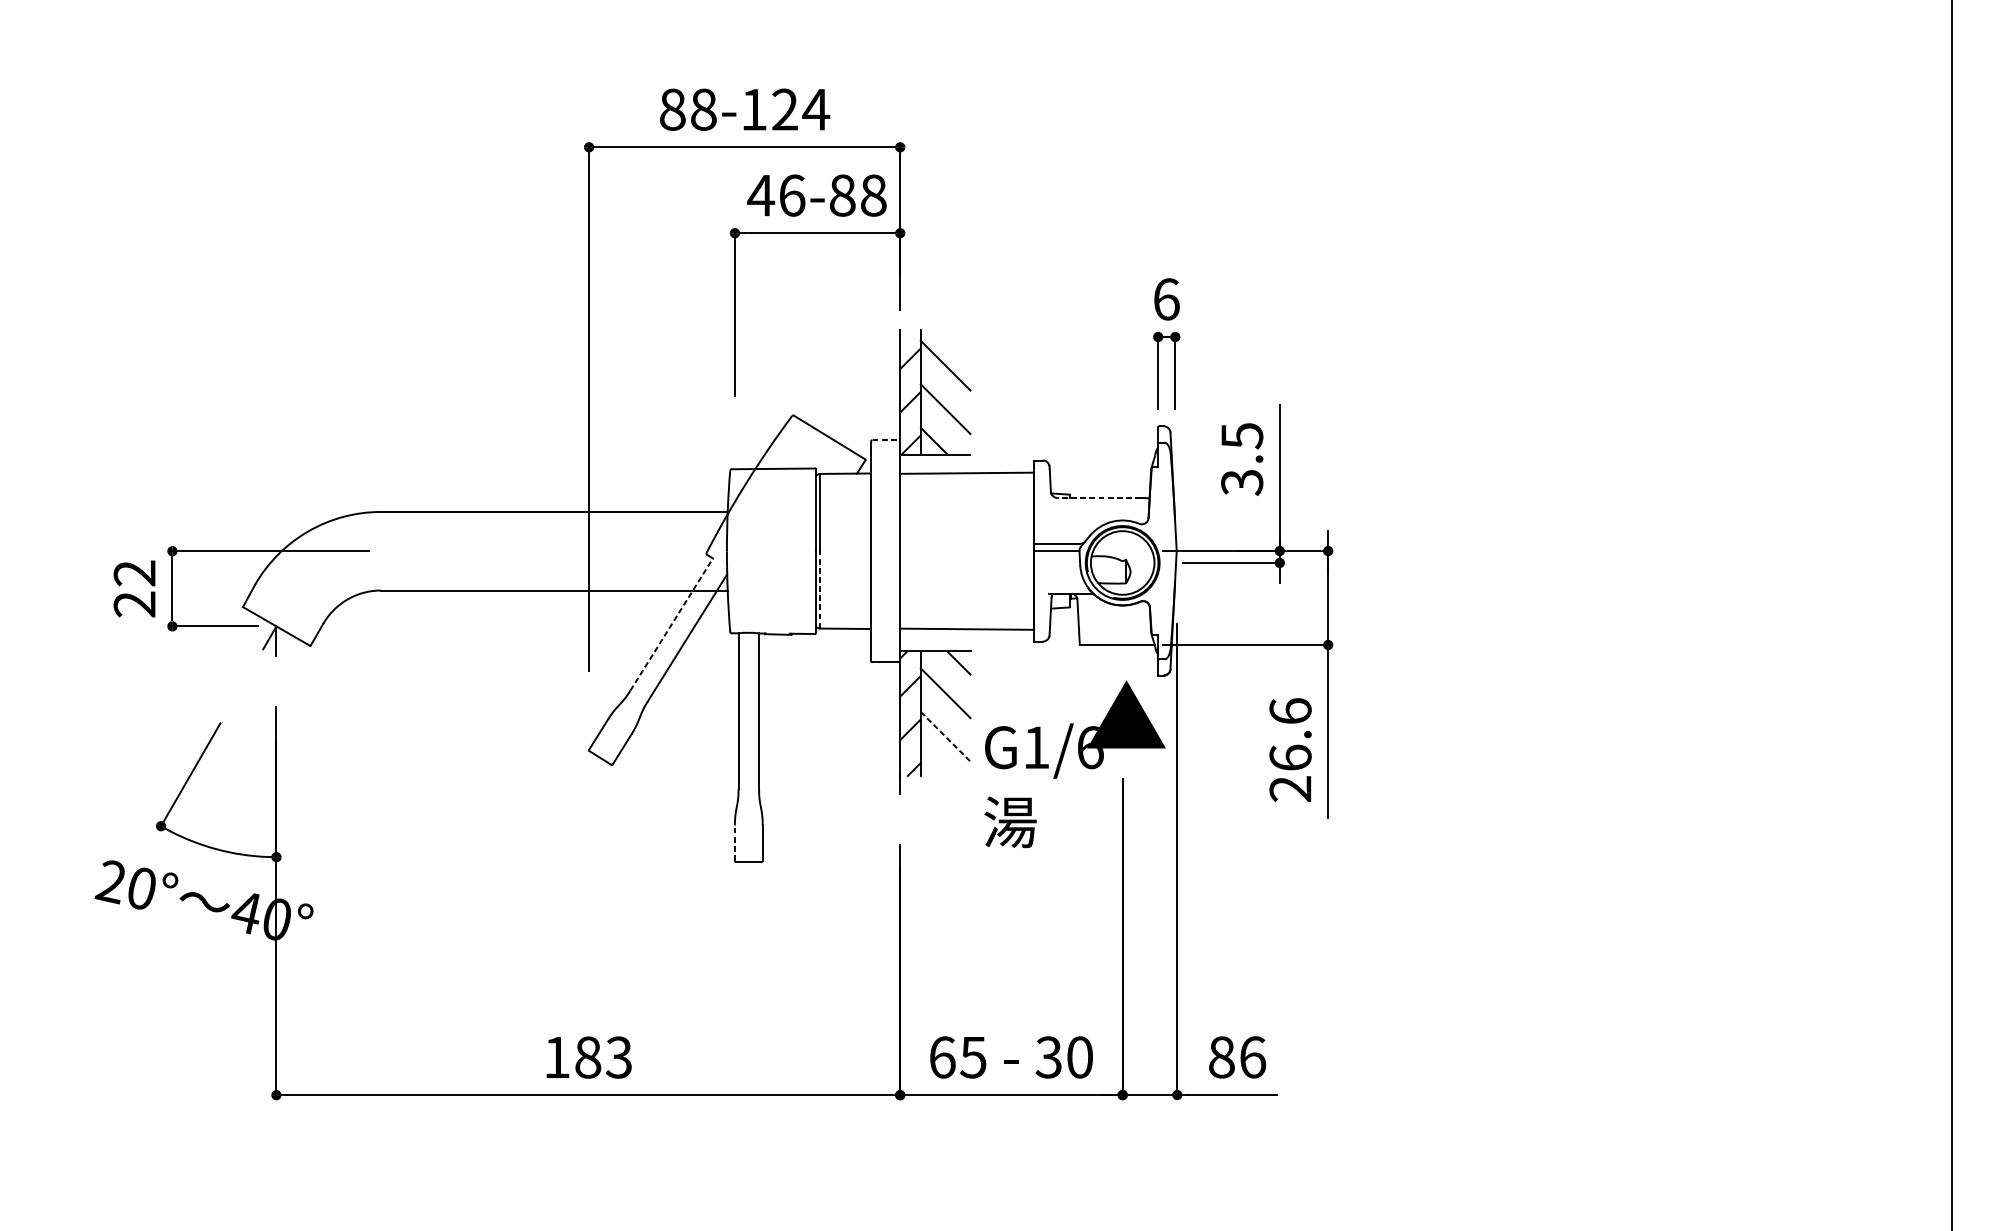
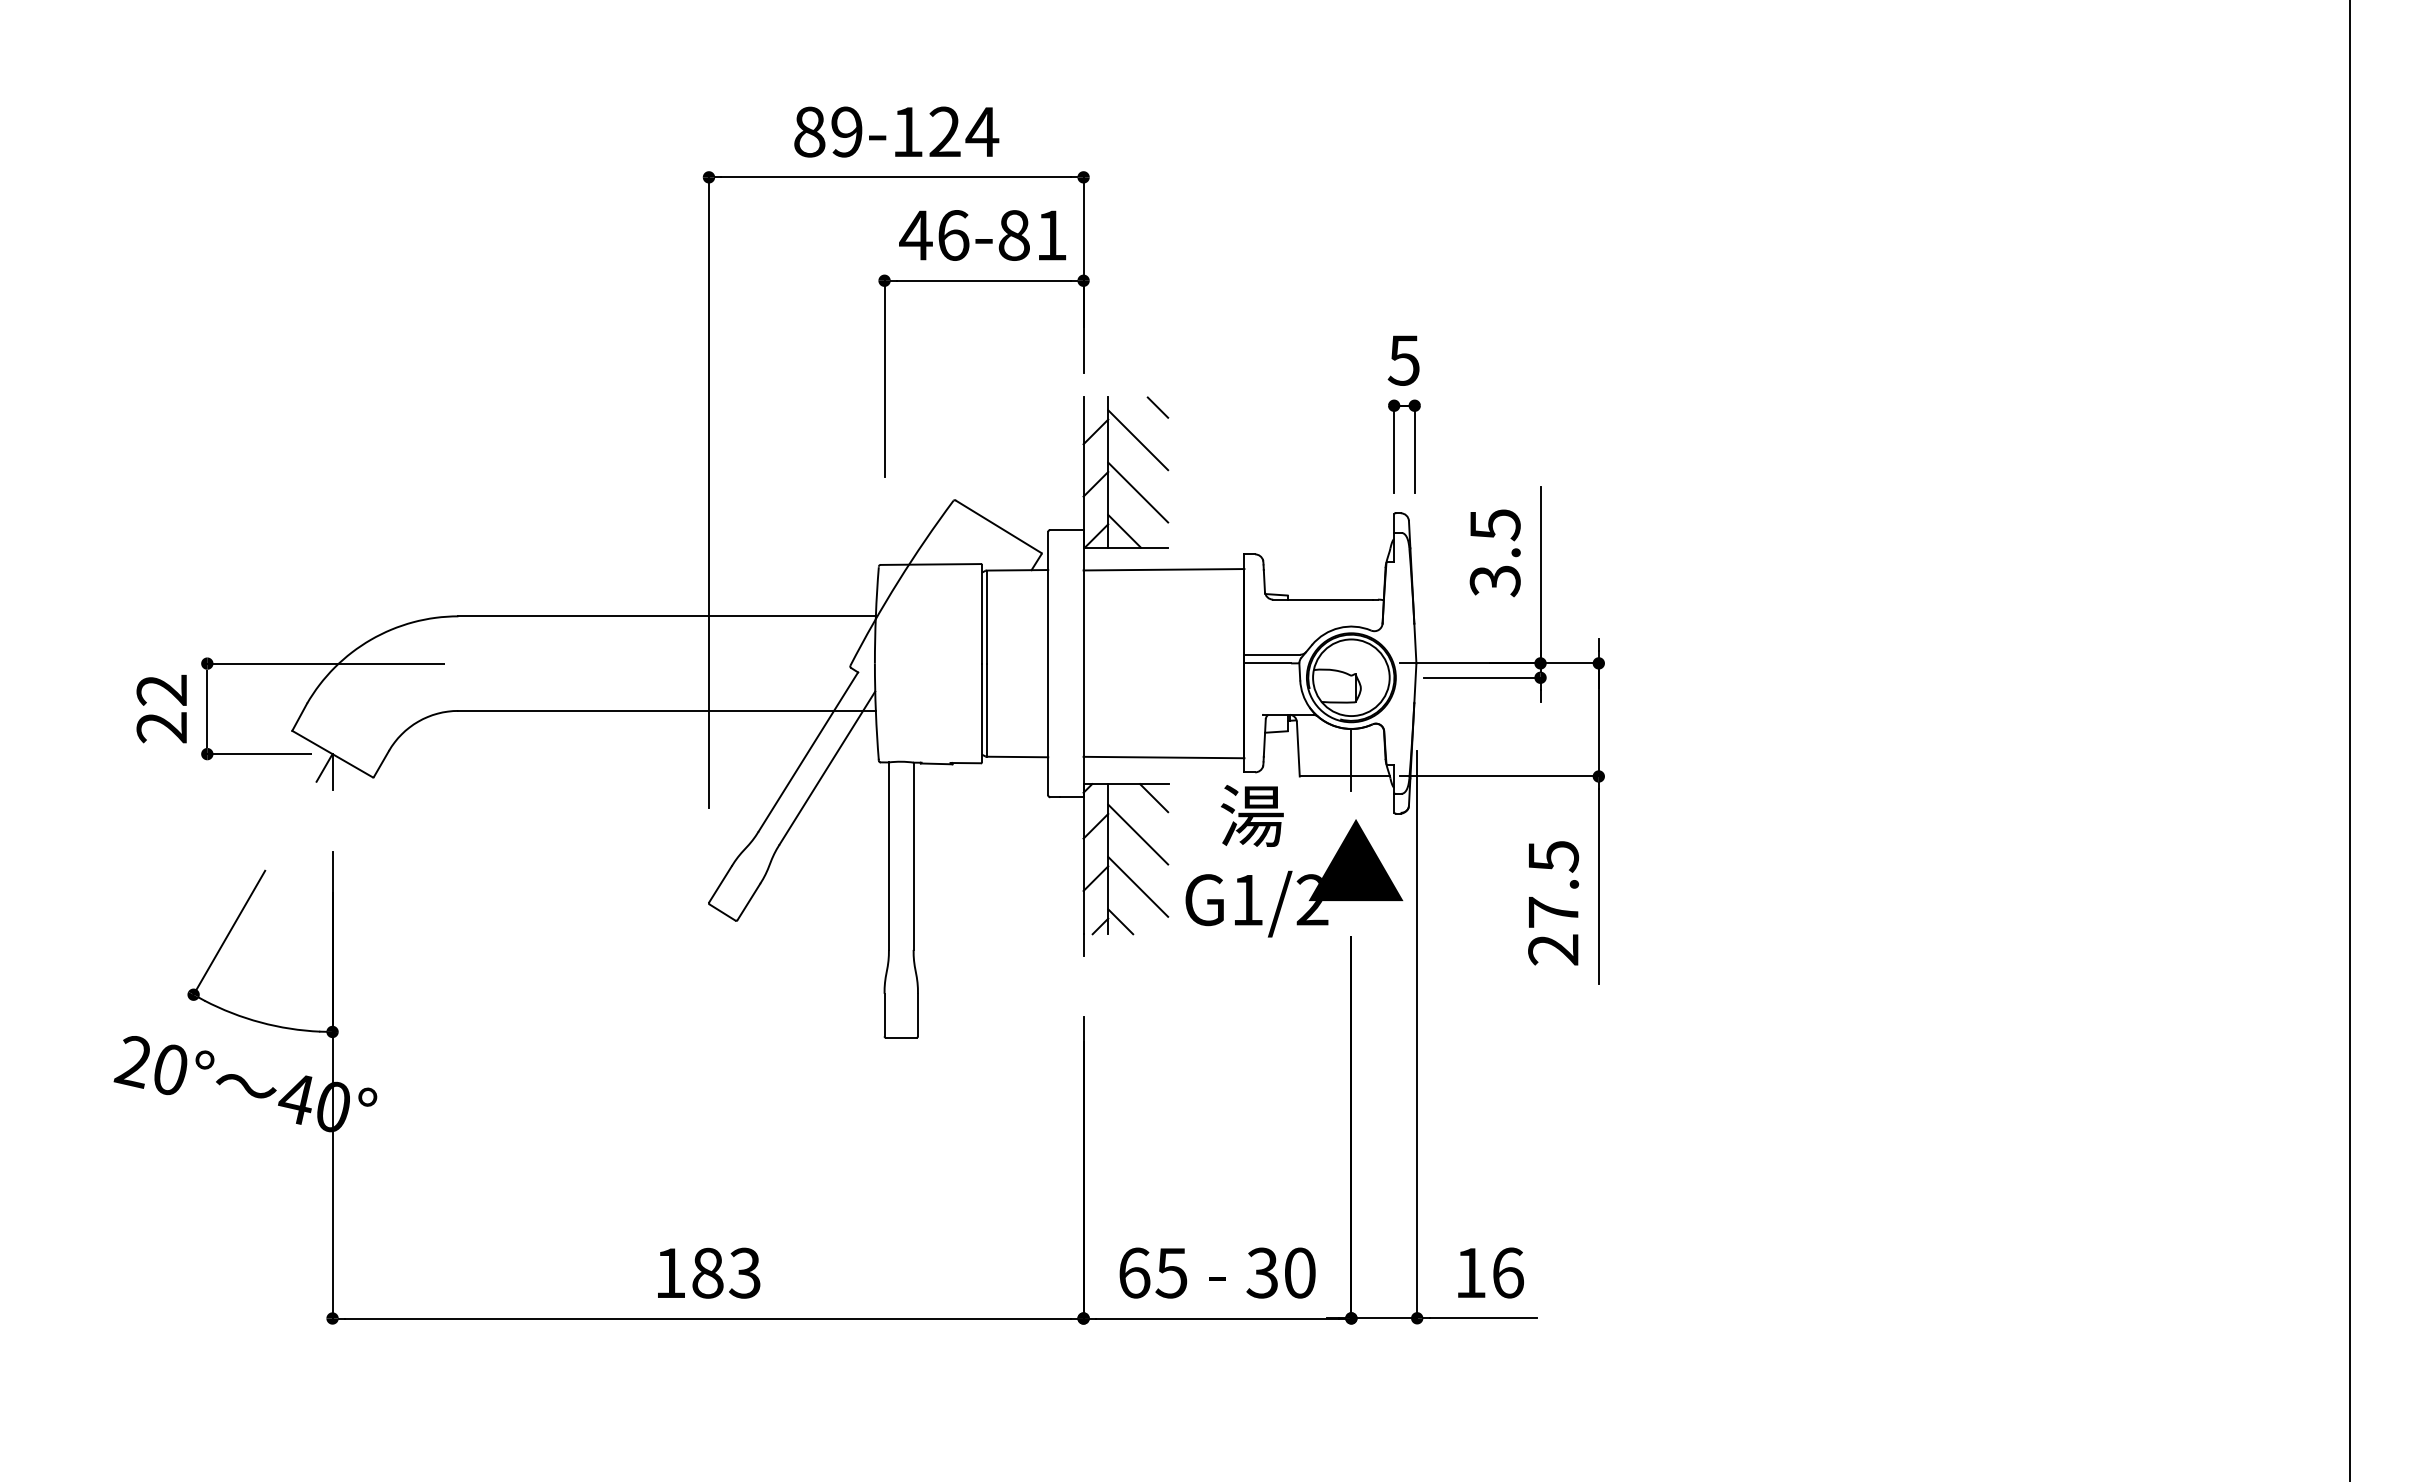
text: (703, 109) -> (846, 131), 88-124 -> 89-124
text: (873, 195) -> (1051, 235), 46-88 -> 46-81
text: (1165, 299) -> (1403, 360), 6 -> 5
line: (961, 338) -> (1157, 407), added
line: (886, 439) -> (1066, 529), dashed -> solid
line: (1098, 497) -> (1322, 599), dashed -> solid
line: (819, 590) -> (986, 710), dashed -> solid
line: (671, 624) -> (808, 751), dashed -> solid
line: (1122, 630) -> (1351, 759), added
text: (1290, 733) -> (1553, 883), 26.6 -> 27.5
line: (945, 737) -> (1138, 887), dashed -> solid
text: (1090, 747) -> (1312, 900), G1/6 -> G1/2
line: (930, 765) -> (1120, 921), added
text: (1009, 821) -> (1251, 815), moved
line: (734, 842) -> (884, 1014), dashed -> solid
text: (1221, 1056) -> (1470, 1272), 86 -> 16

